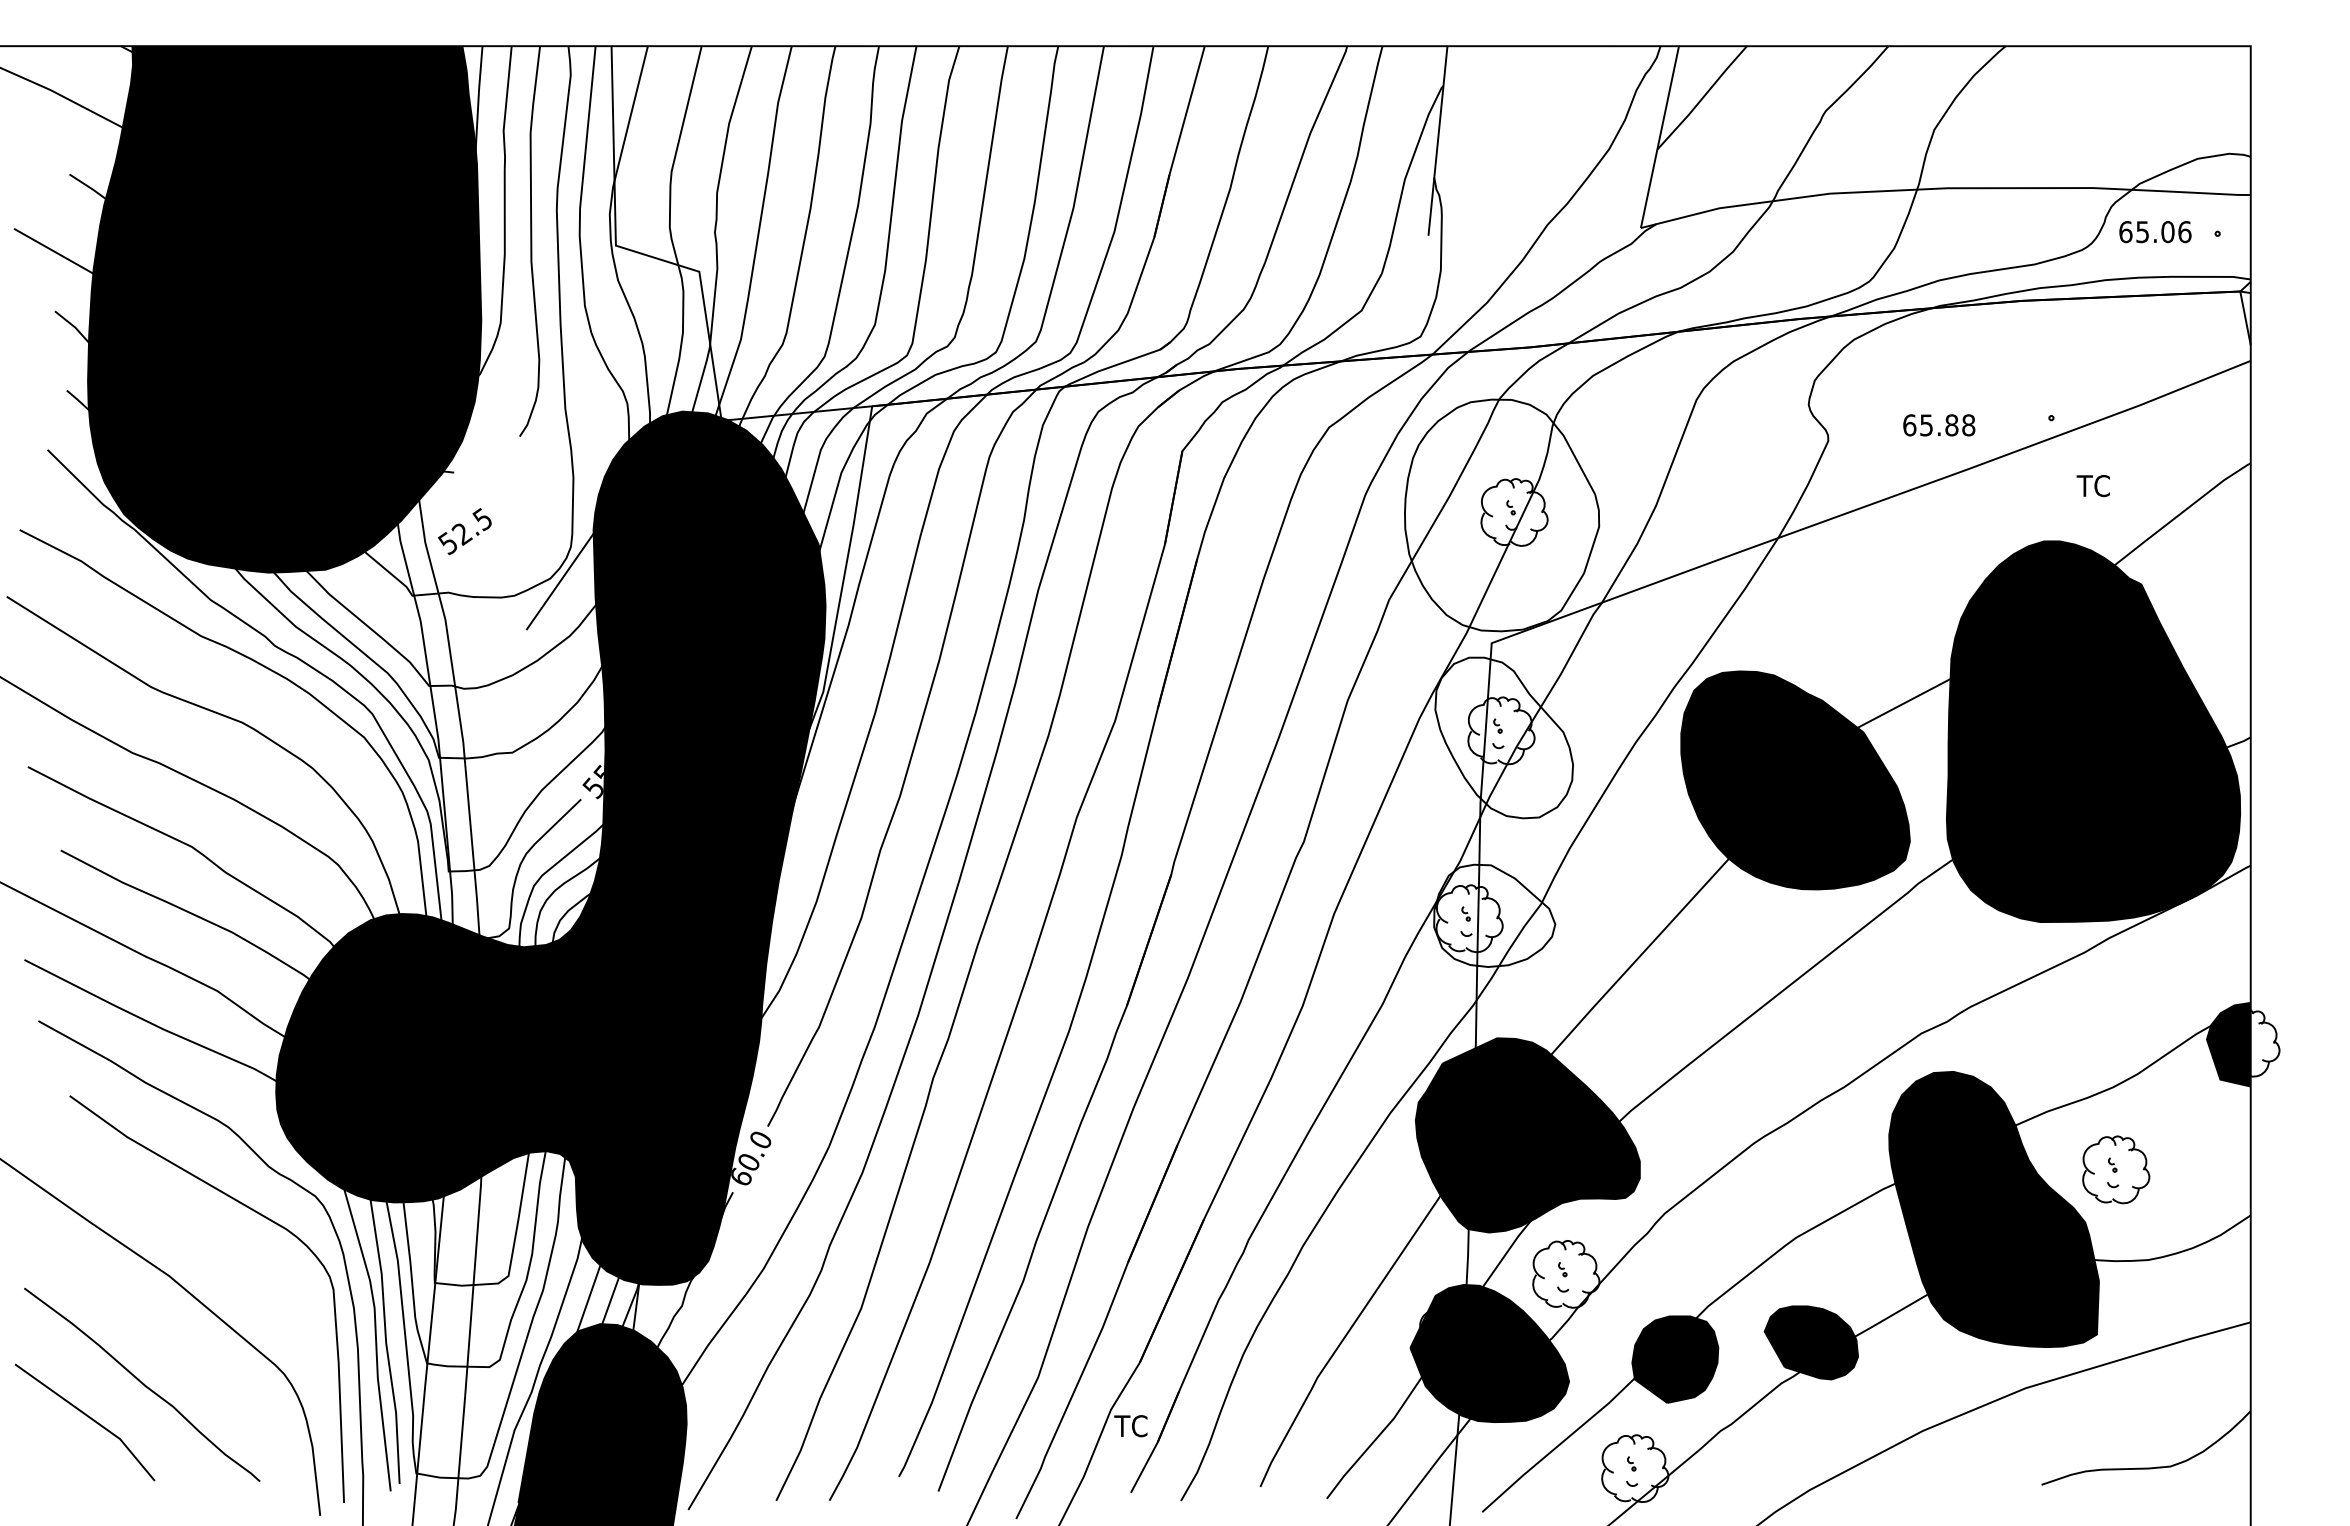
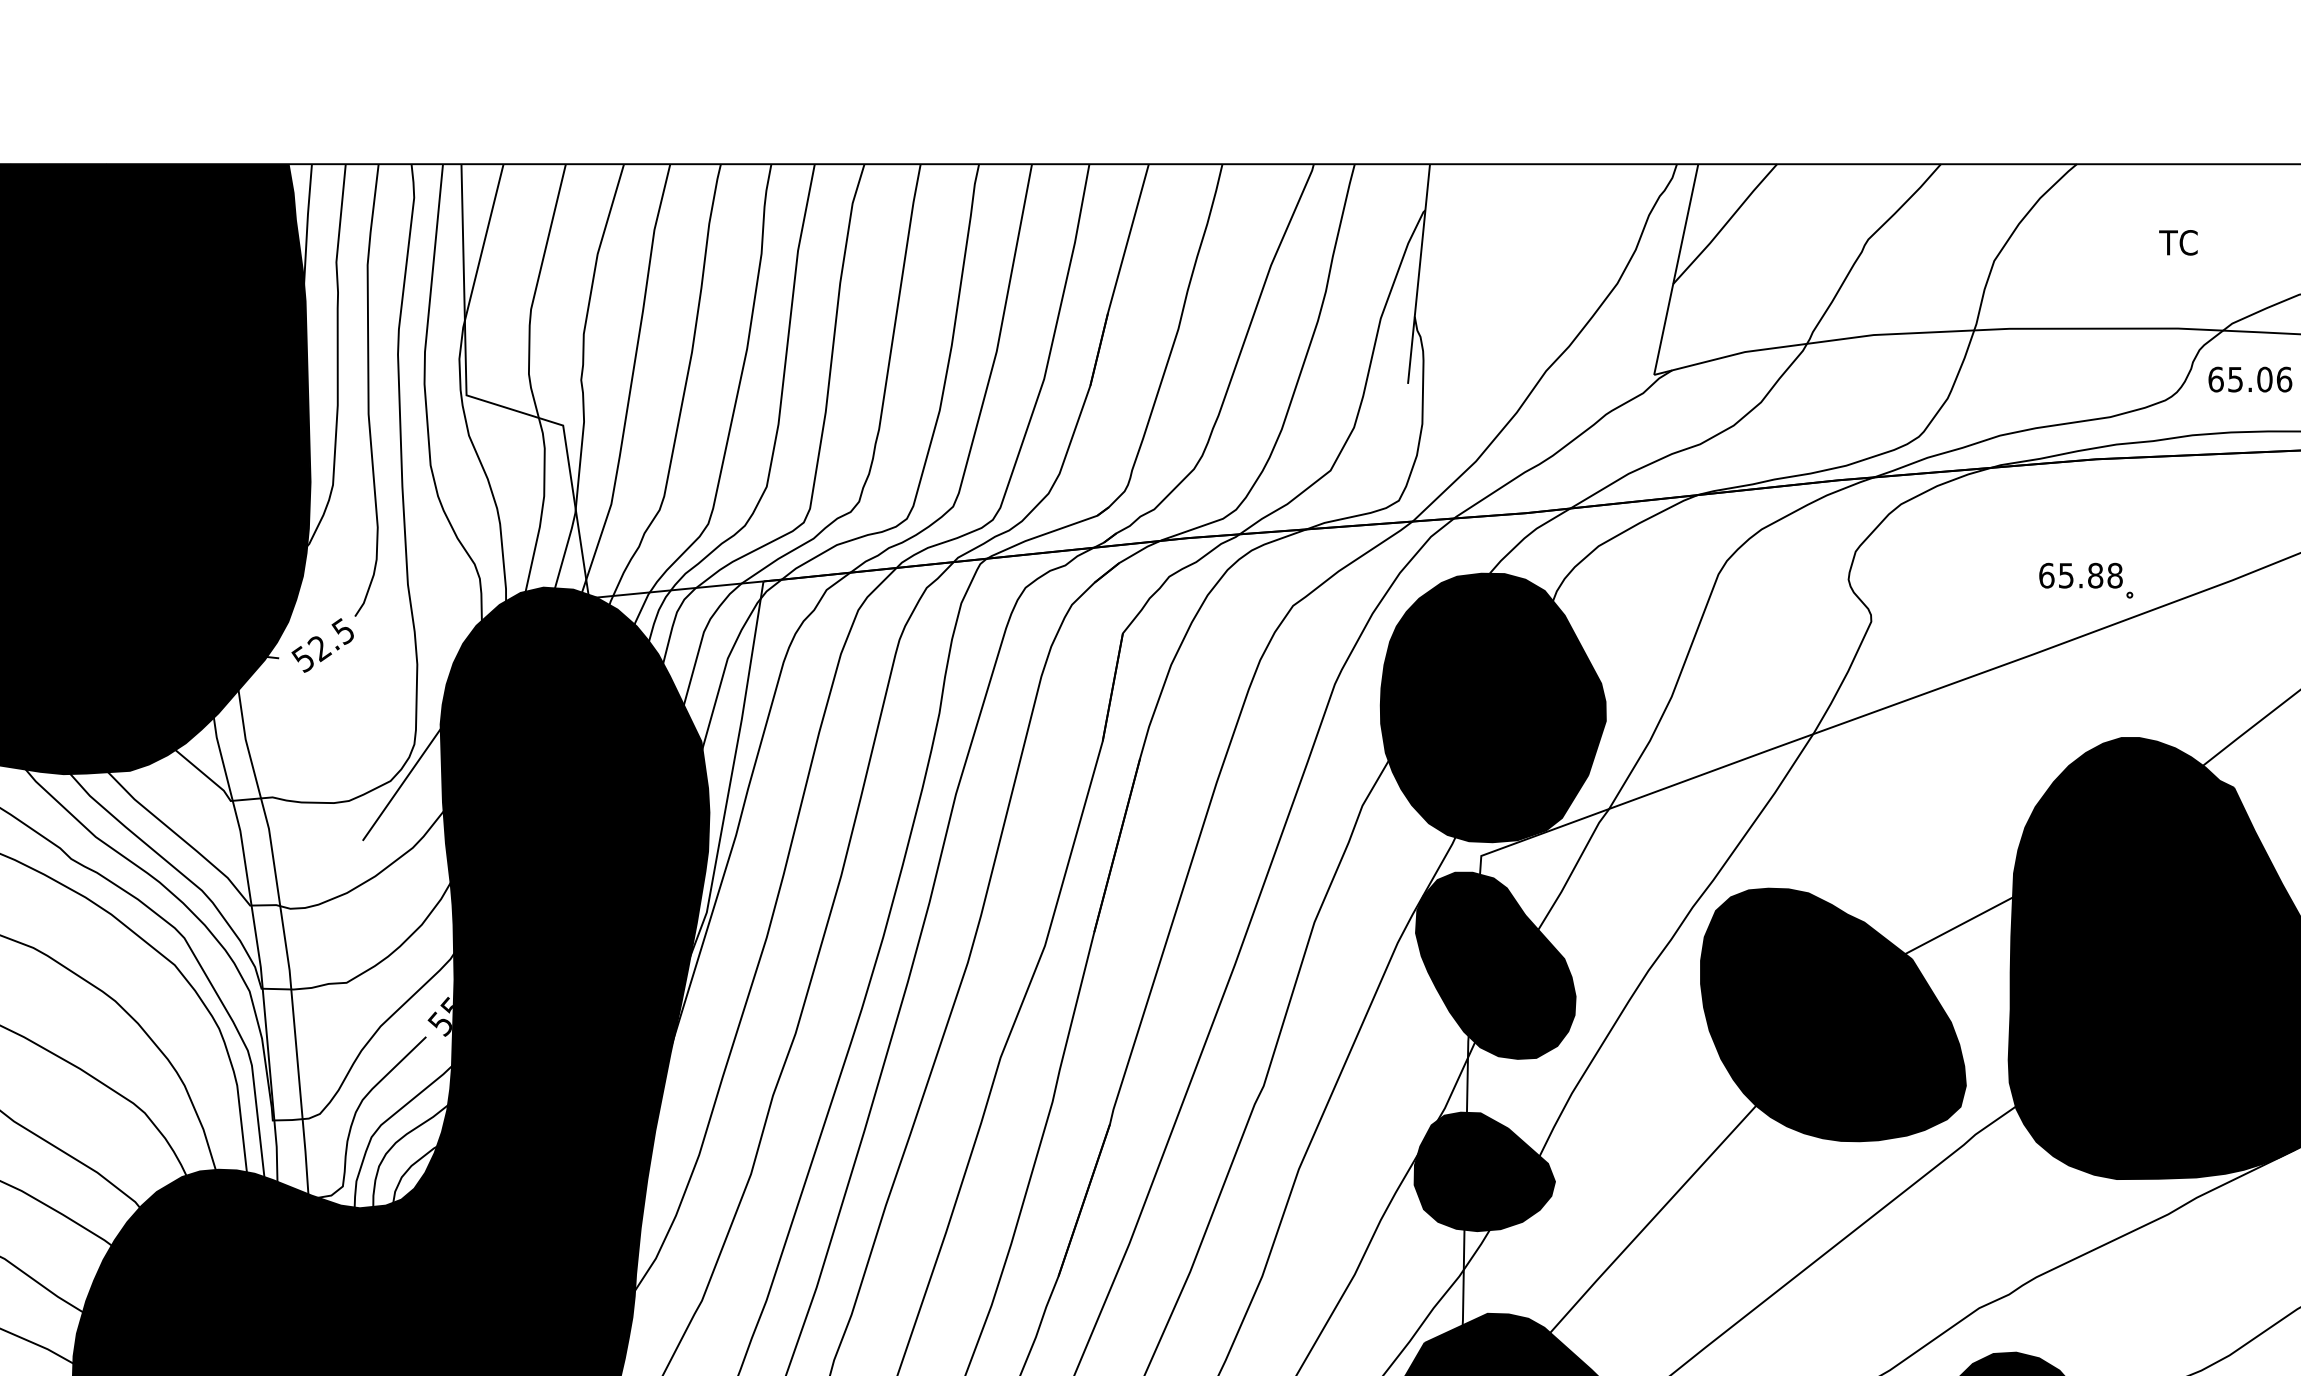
text: (1939, 425) -> (2081, 575), moved
text: (2092, 486) -> (2177, 243), moved
fill: (1501, 515) -> (1492, 707), added
text: (464, 531) -> (322, 645), moved
fill: (1504, 737) -> (1496, 965), added
fill: (1494, 915) -> (1484, 1171), added

